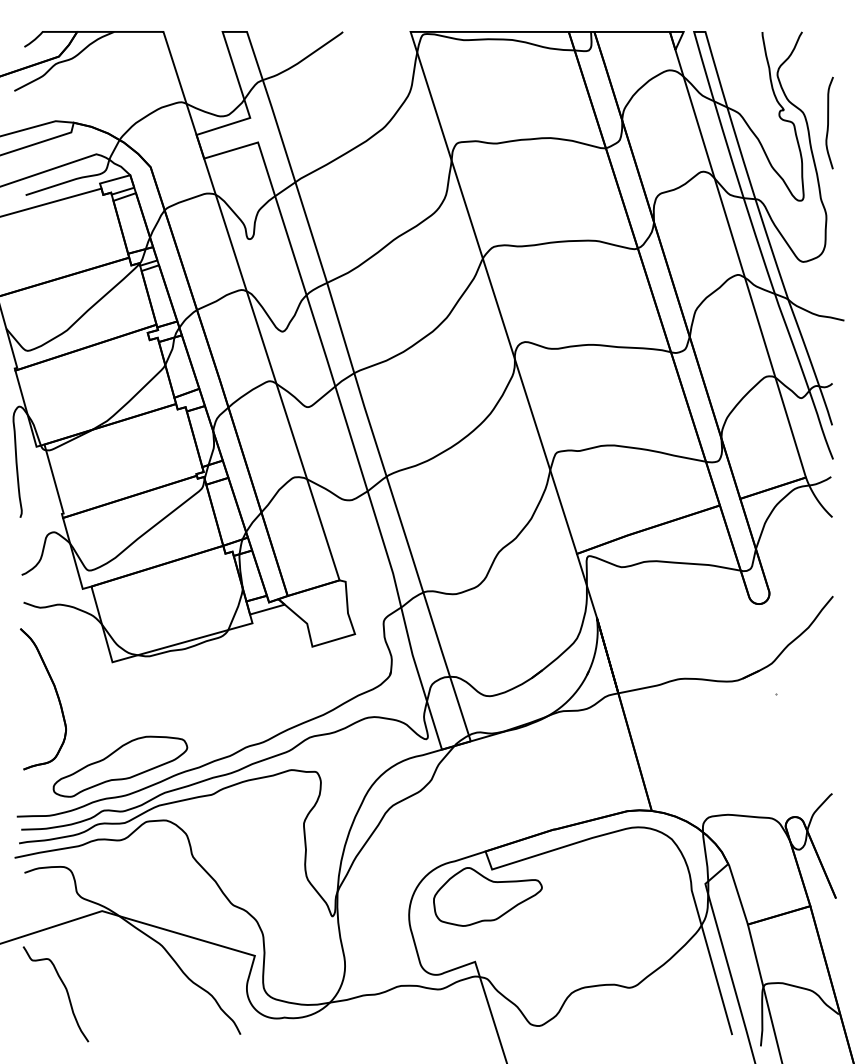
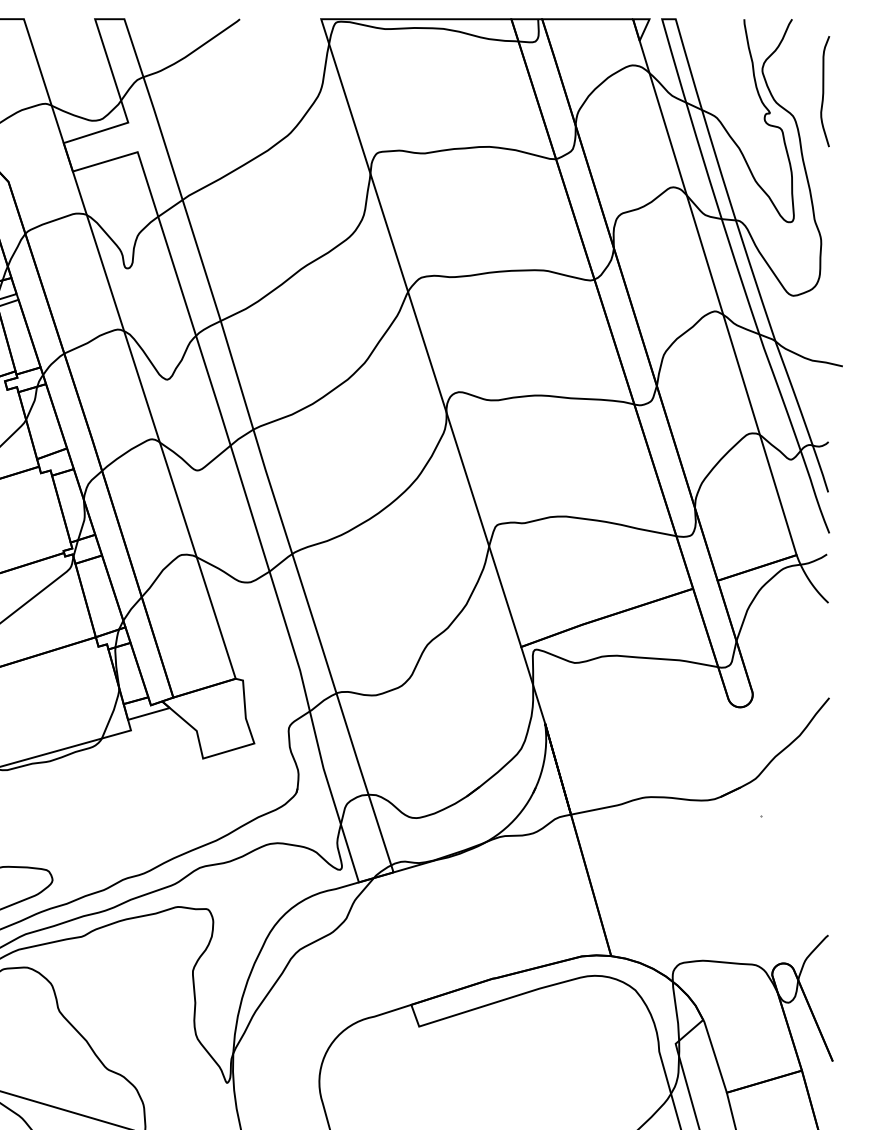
curve: (828, 122) -> (823, 90), moved
part: (487, 896) -> (413, 1059), removed

